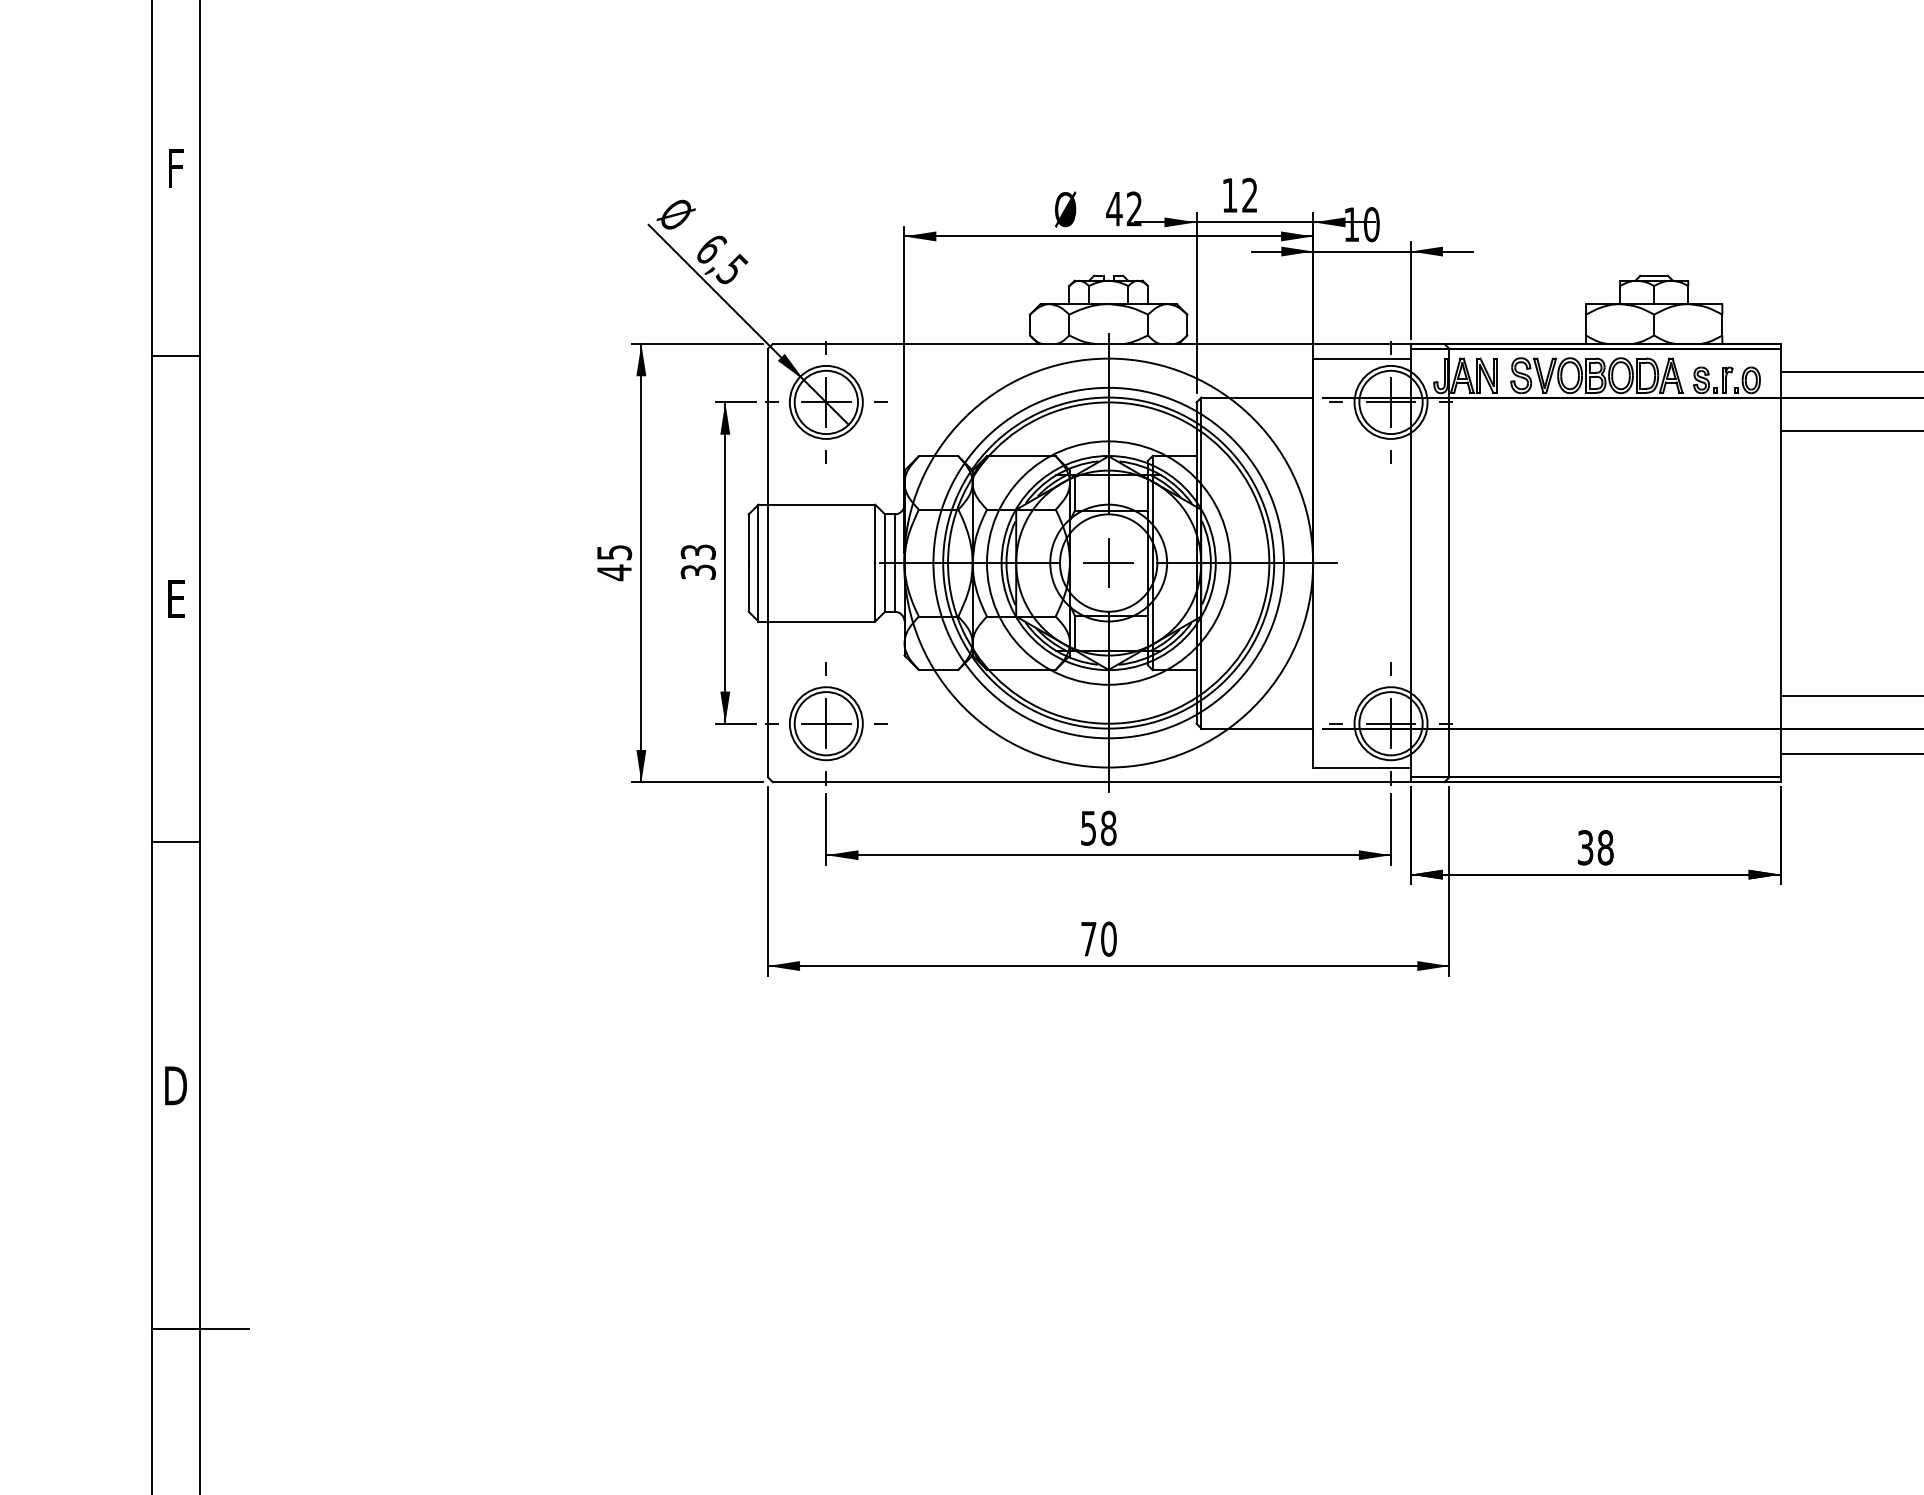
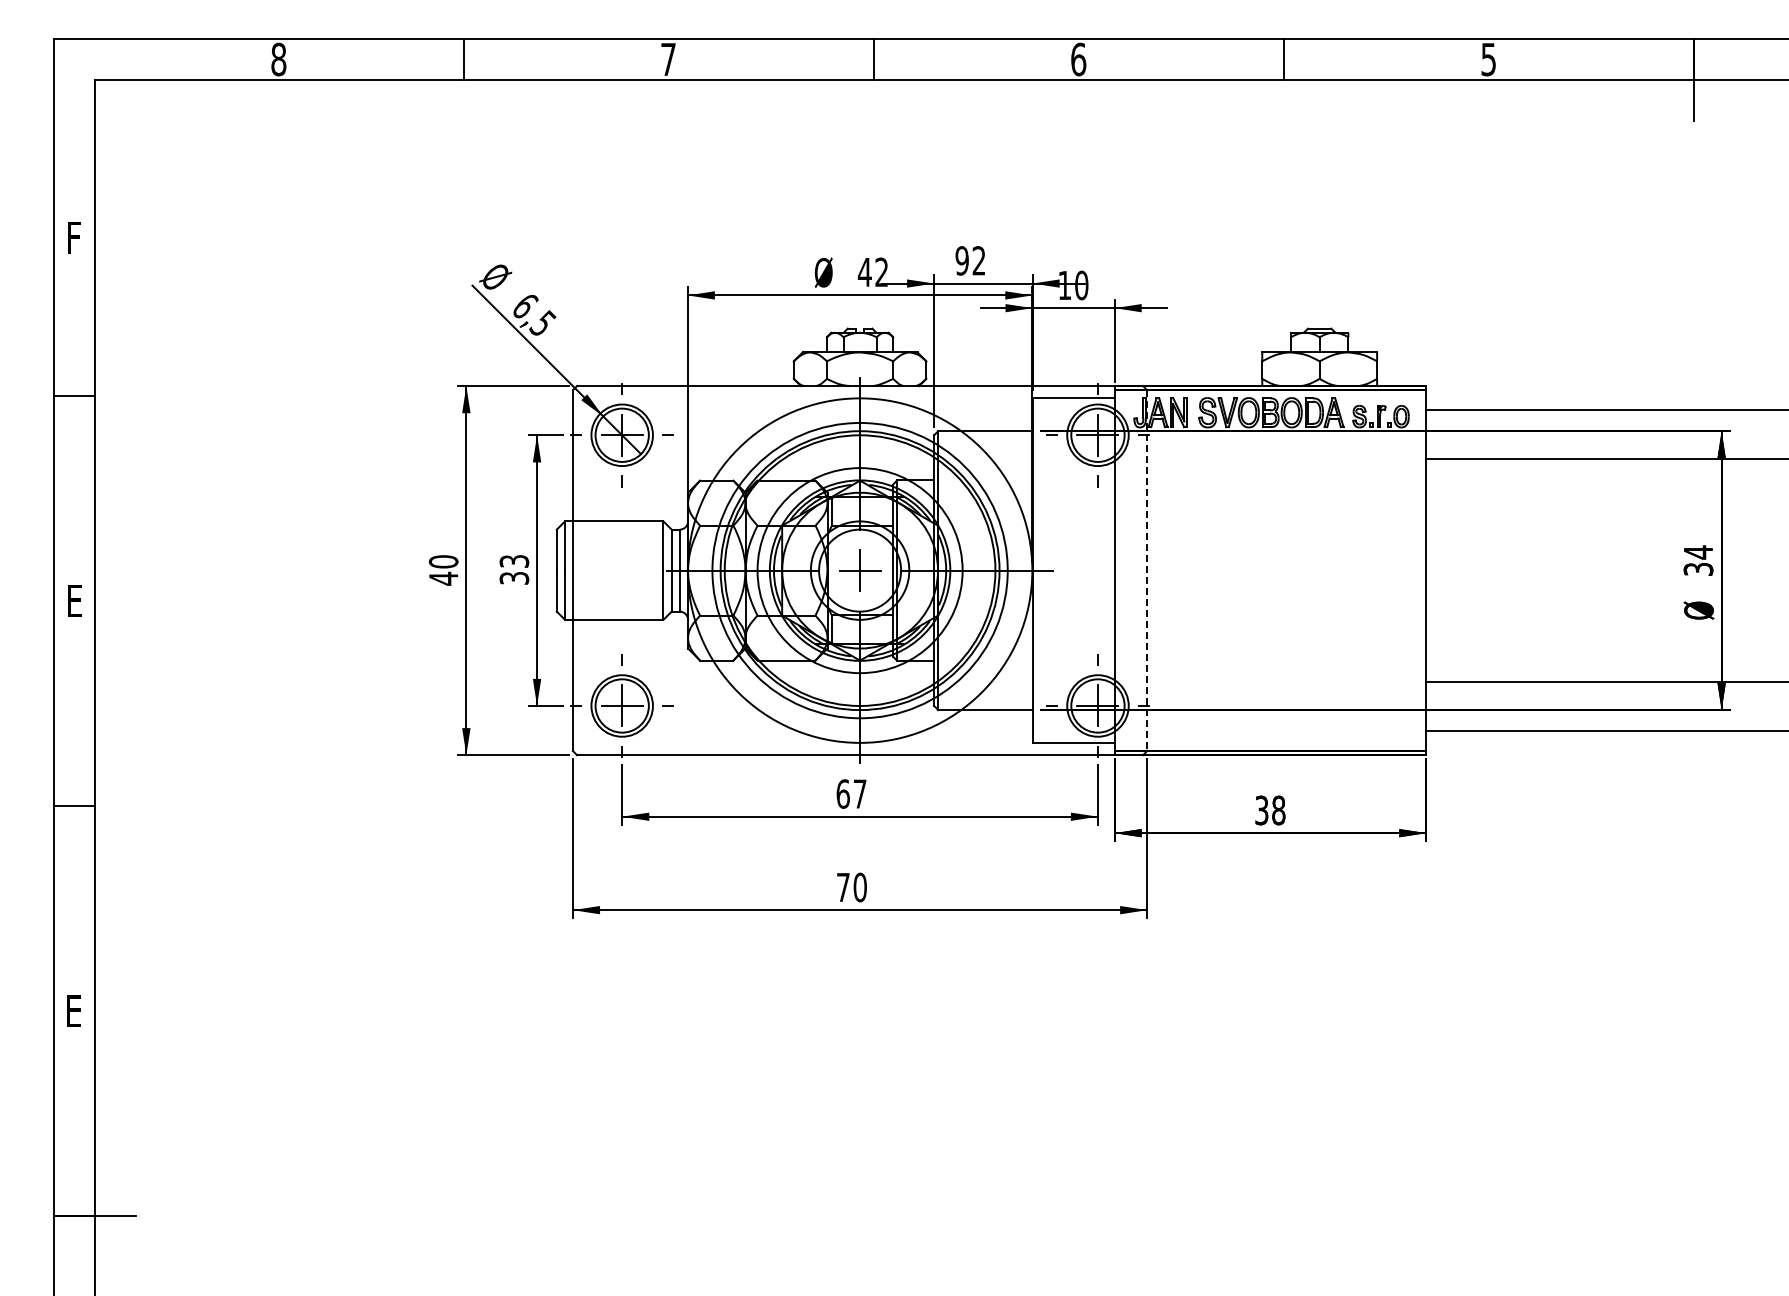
text: (1229, 194) -> (961, 260), 12 -> 92
text: (614, 552) -> (443, 561), 45 -> 40
line: (1449, 564) -> (1147, 571), solid -> dashed
text: (1098, 827) -> (851, 793), 58 -> 67
text: (176, 1085) -> (74, 1010), D -> E

